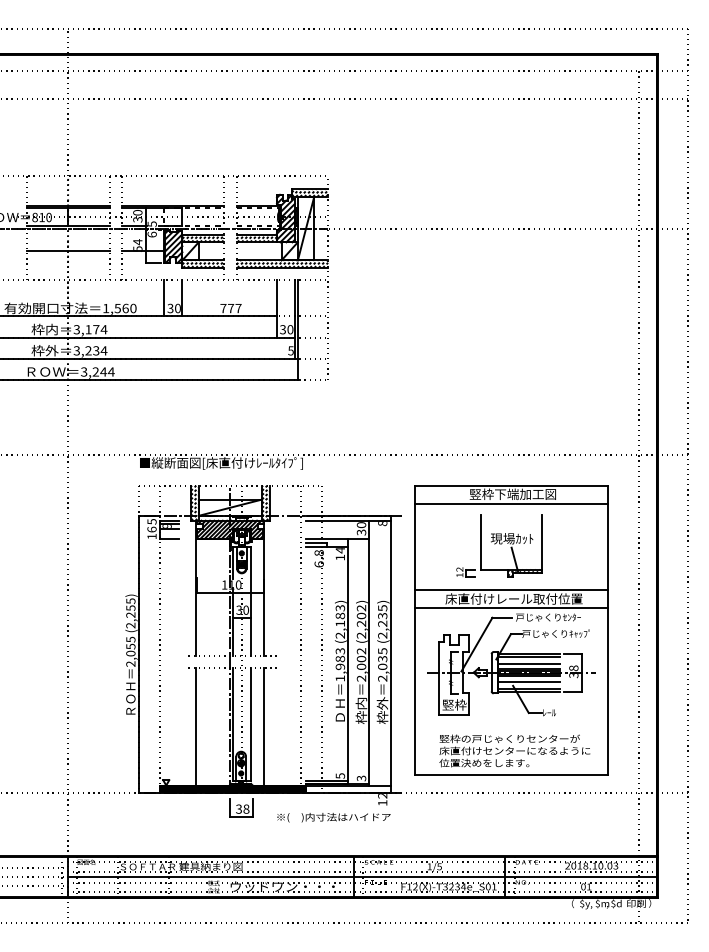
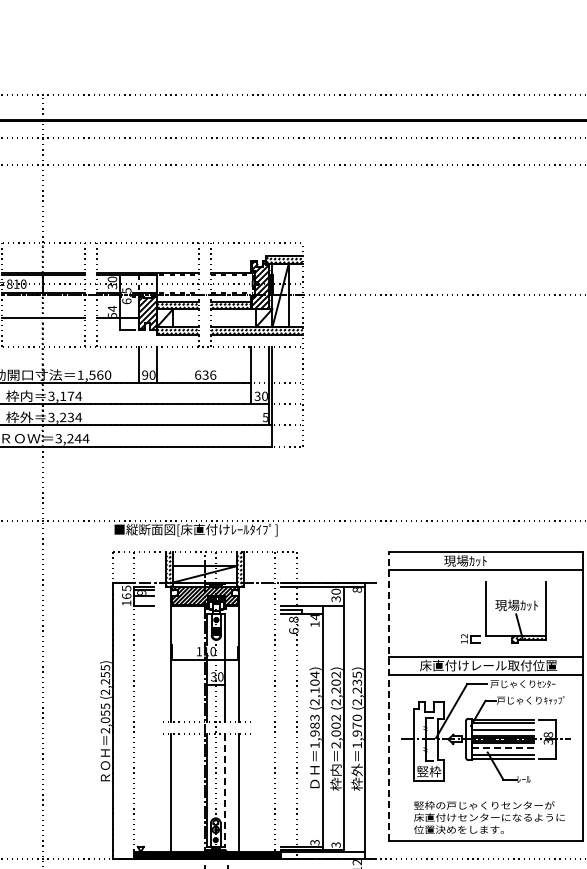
text: (170, 308) -> (145, 375), 30 -> 90
text: (230, 308) -> (205, 375), 777 -> 636
text: (512, 493) -> (487, 560), 竪枠下端加工図 -> 現場ｶｯﾄ
part: (499, 545) -> (504, 612), moved
text: (340, 611) -> (315, 678), (2,183) -> (2,104)
line: (414, 630) -> (389, 697), solid -> dashed
text: (382, 664) -> (357, 731), 2,035 -> 1,970
line: (529, 681) -> (504, 748), solid -> dashed
line: (250, 724) -> (225, 791), solid -> dashed
text: (339, 775) -> (314, 842), 5 -> 3

